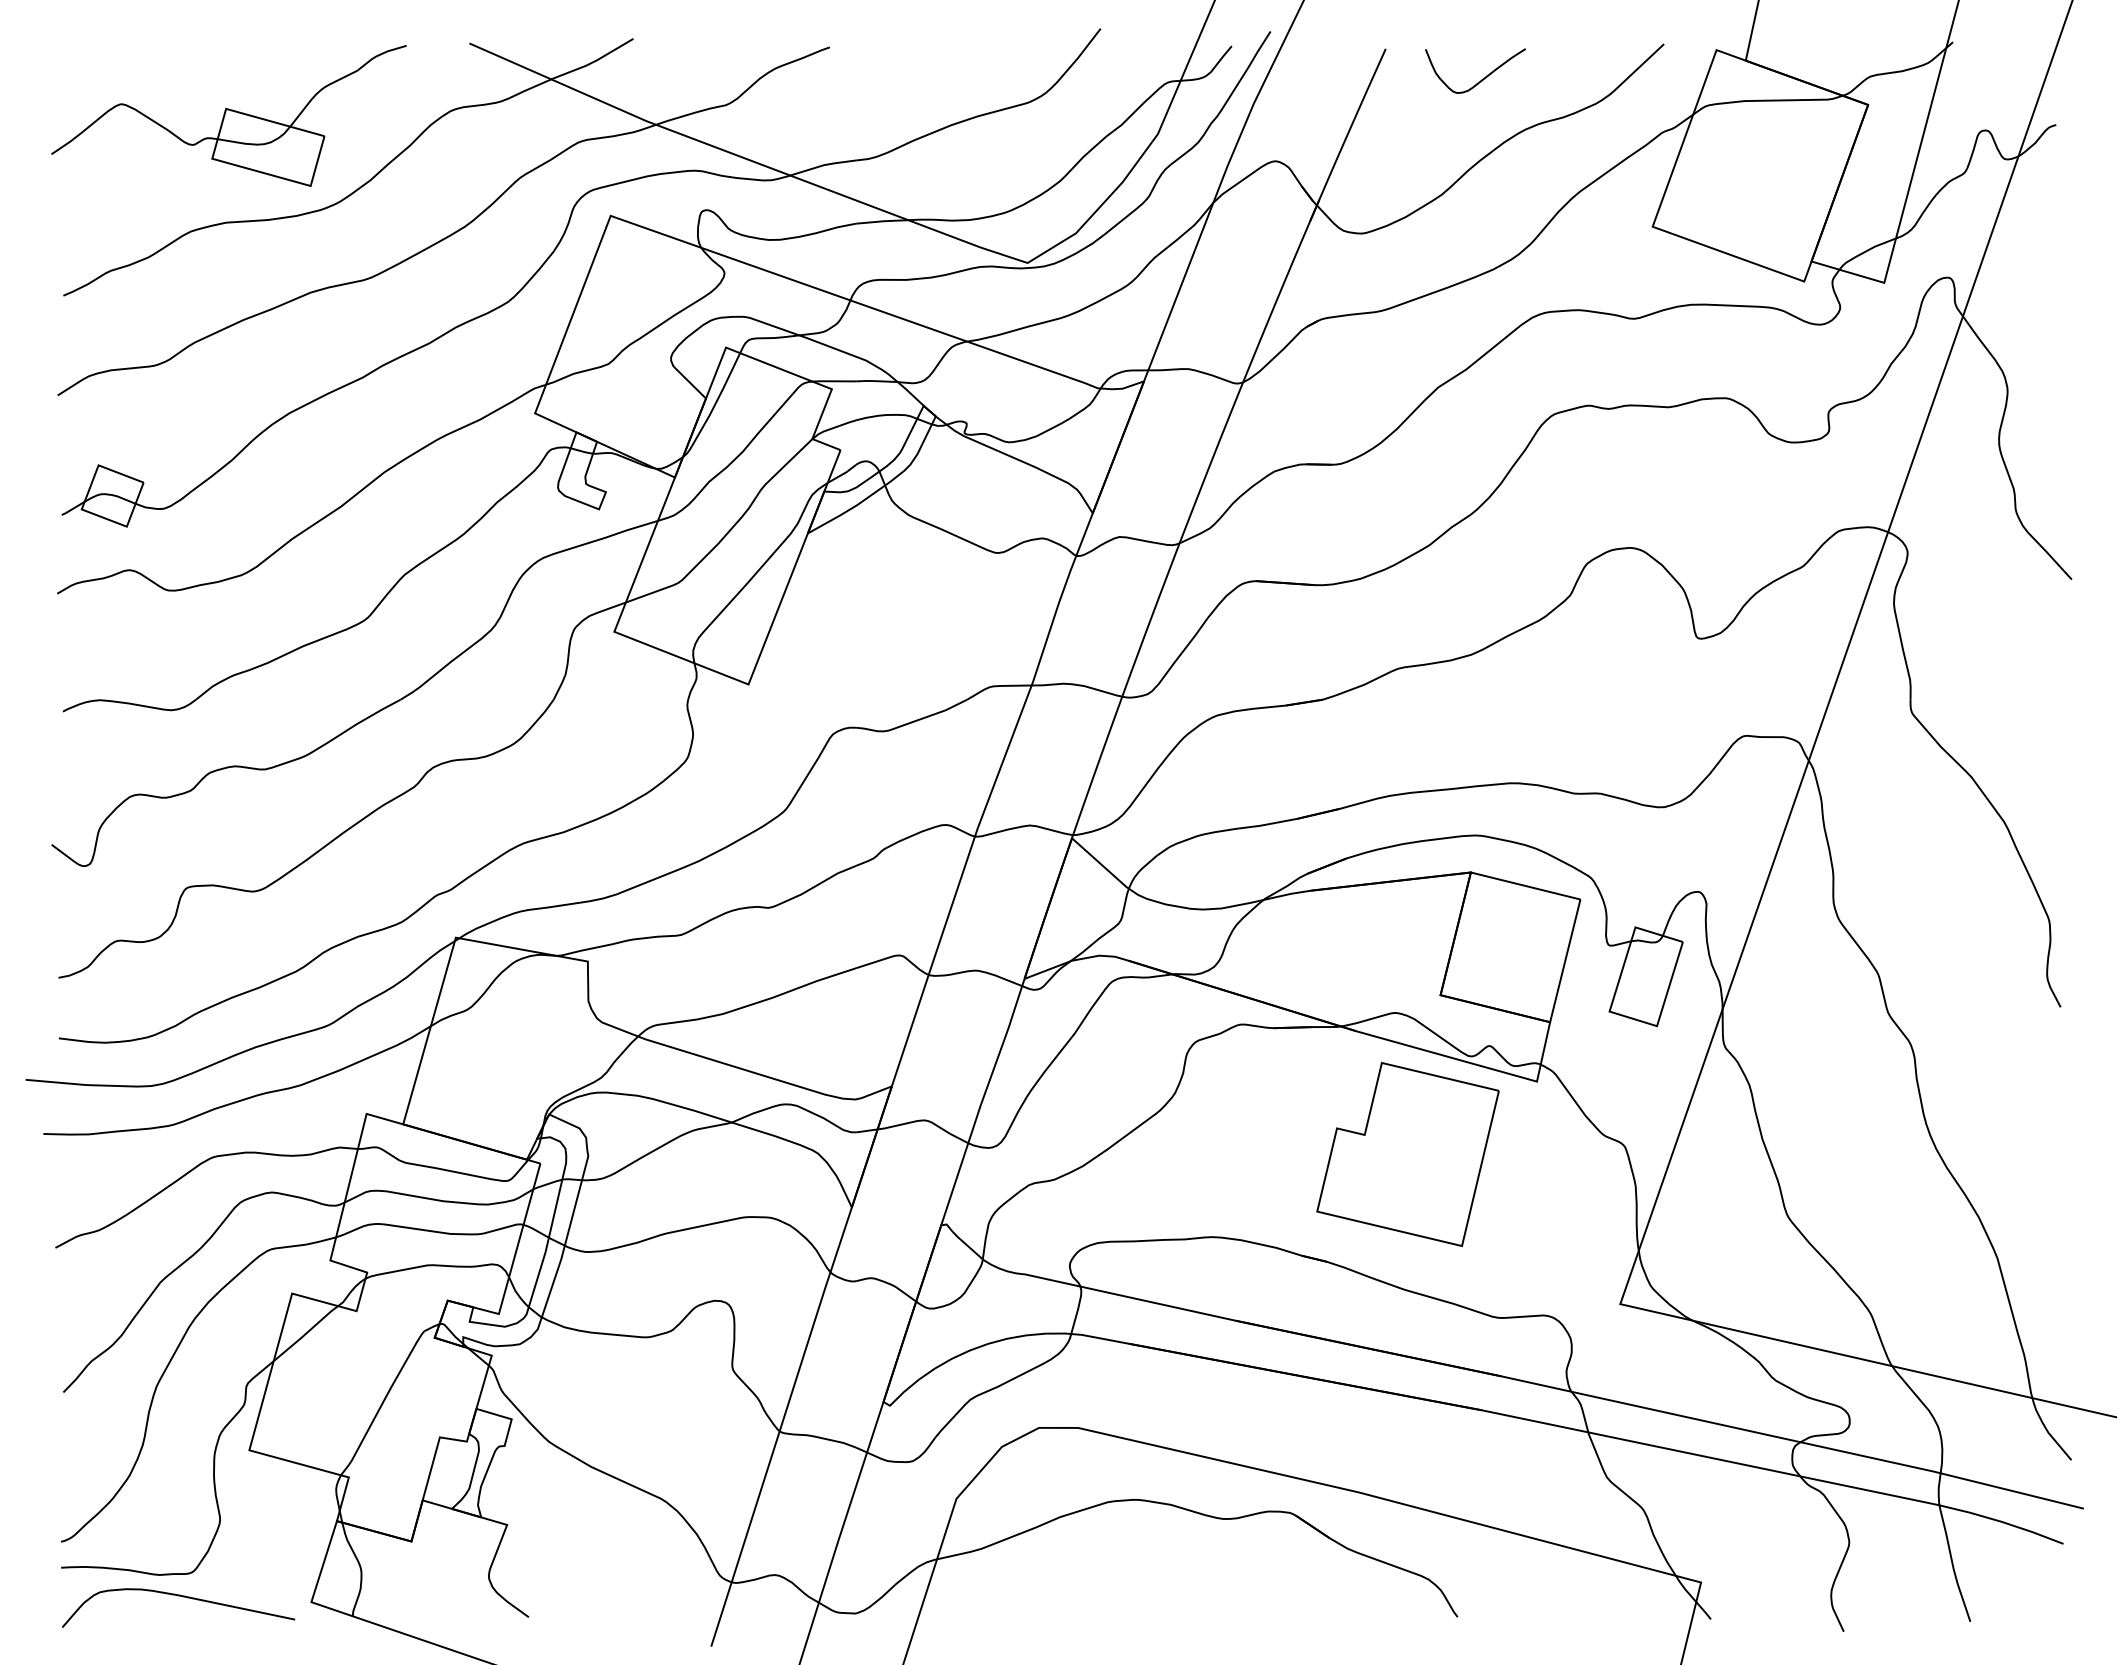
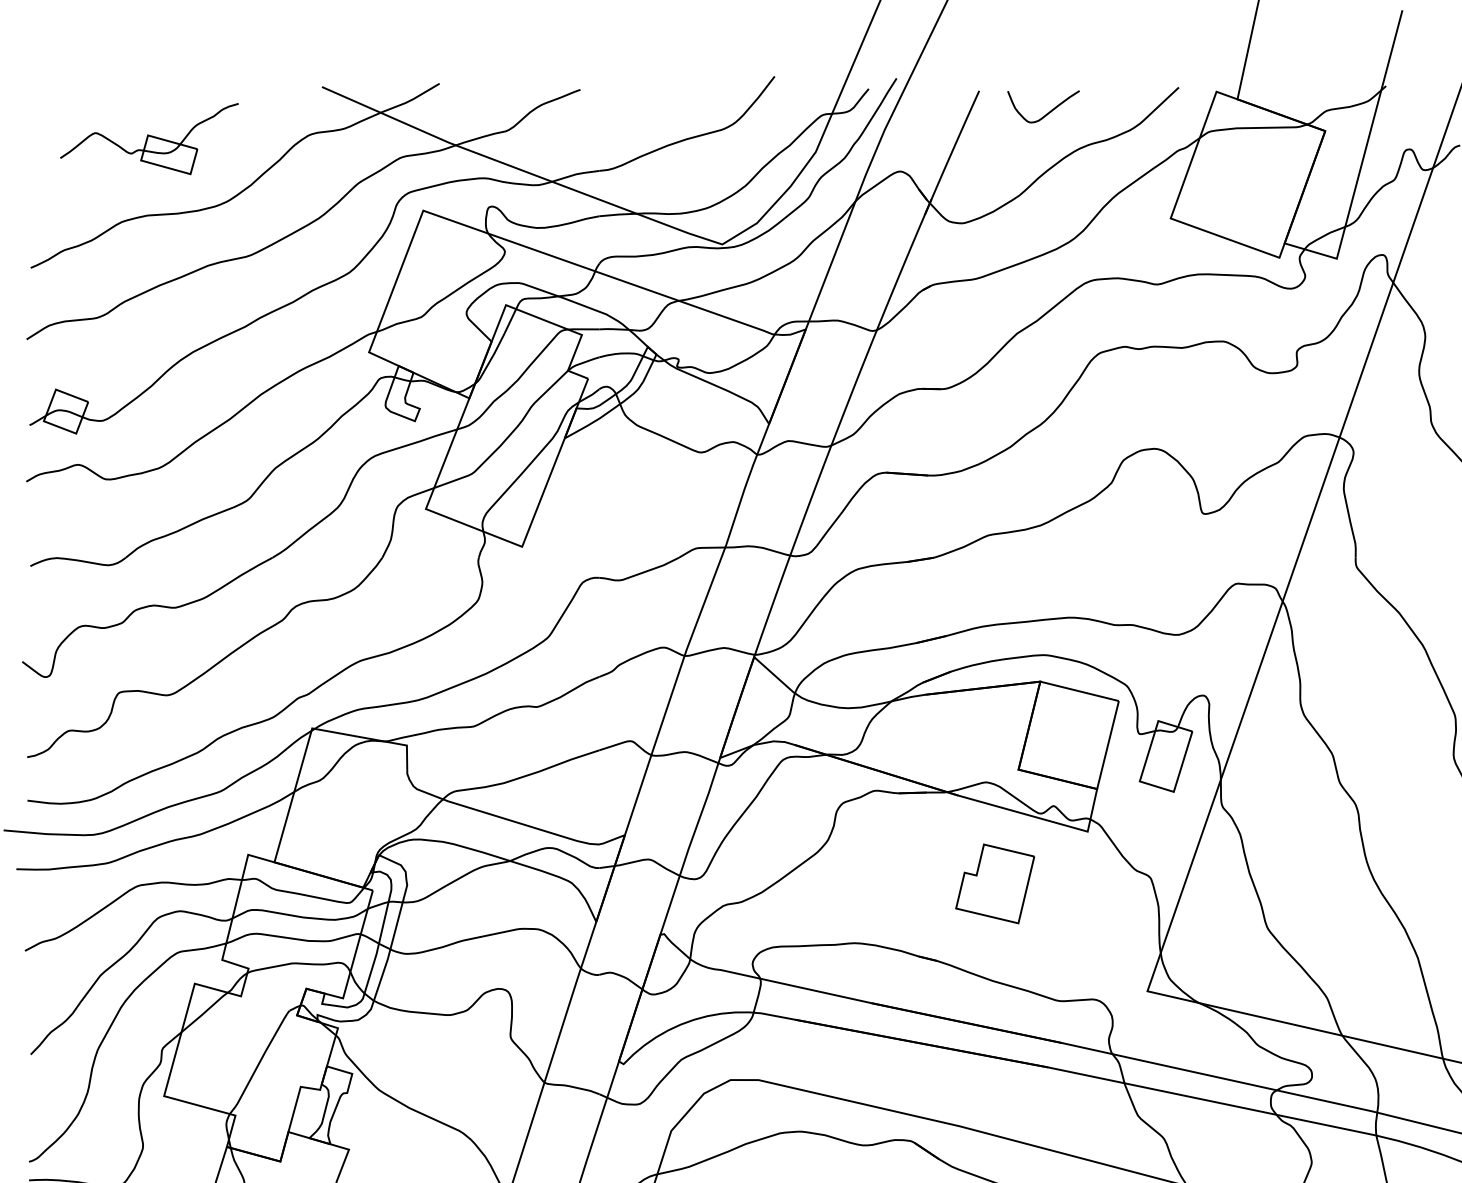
part: (228, 115) -> (149, 138), size x0.7
part: (1407, 1154) -> (994, 883), size x0.6

